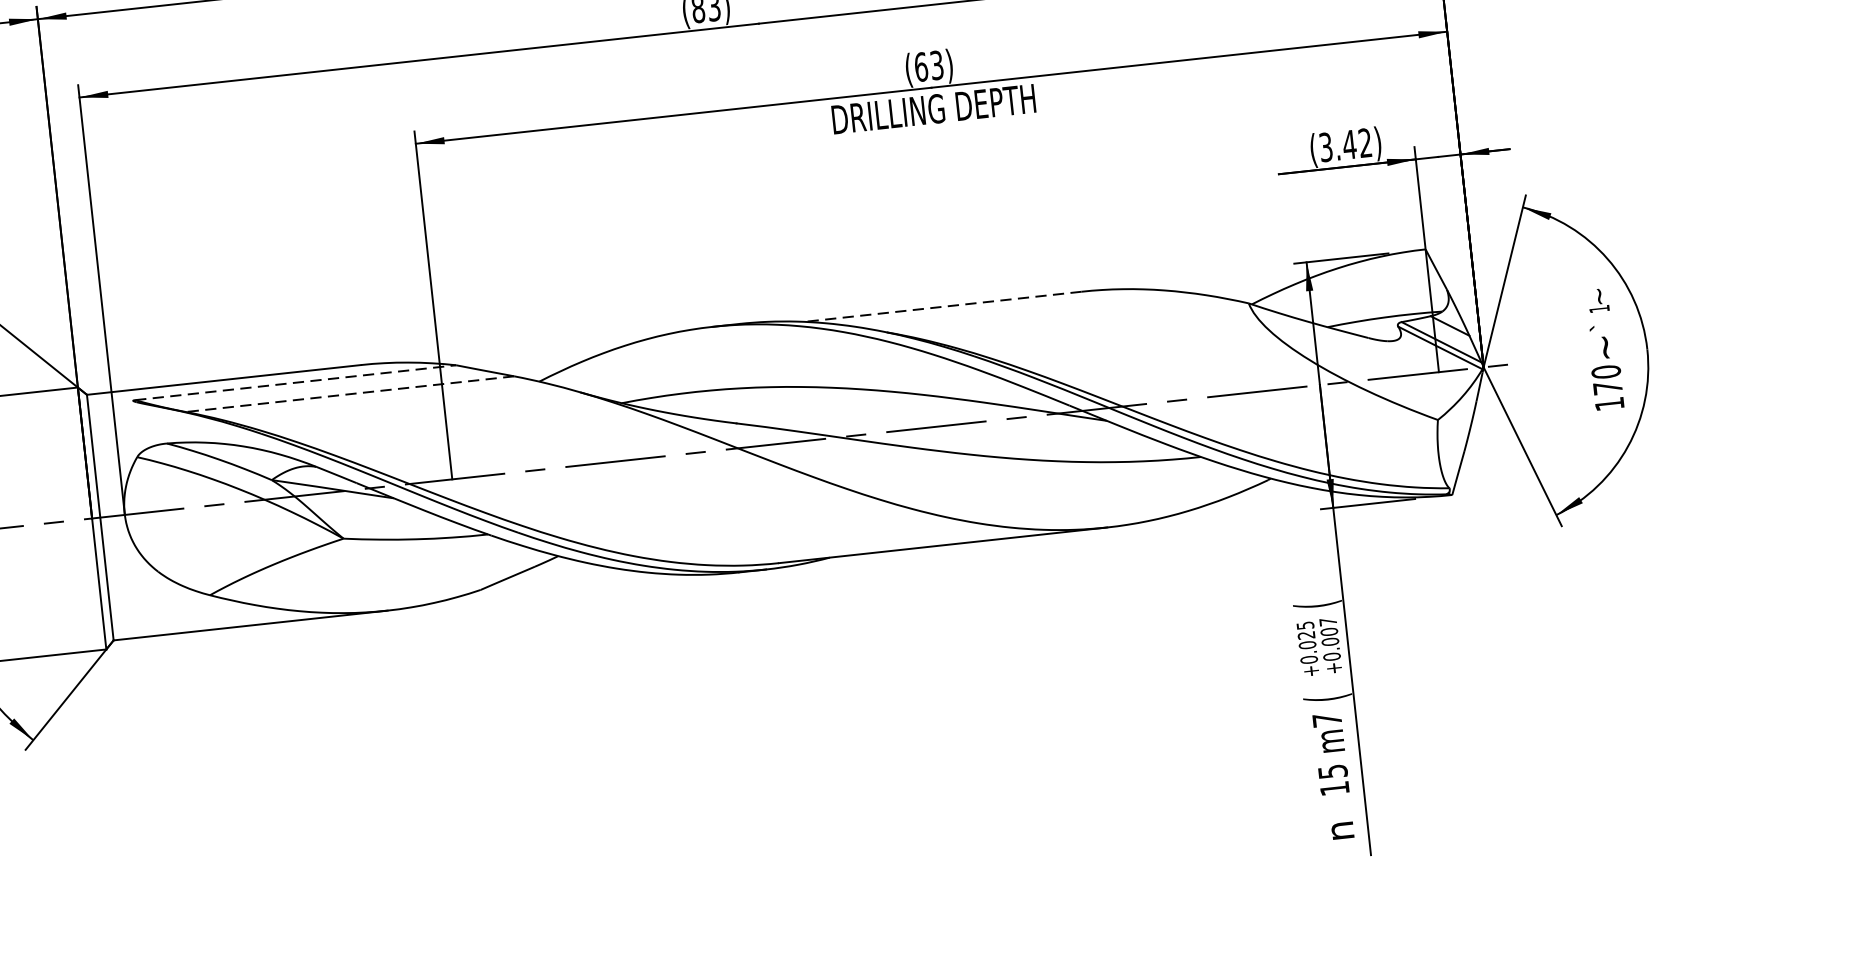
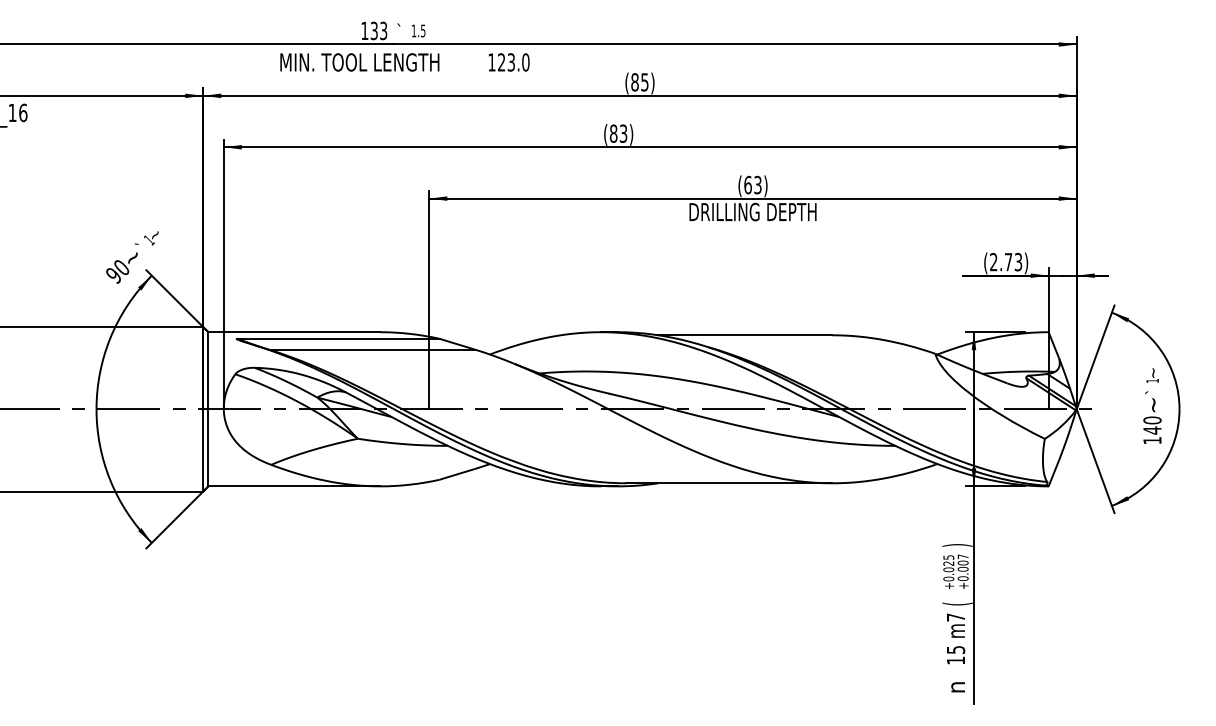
text: (1346, 145) -> (1006, 262), (3.42) -> (2.73)
line: (941, 307) -> (744, 335), dashed -> solid
line: (295, 382) -> (338, 338), dashed -> solid
text: (1607, 388) -> (1152, 430), 170 -> 140
line: (349, 394) -> (371, 349), dashed -> solid
text: (1317, 604) -> (957, 545), ( -> )

